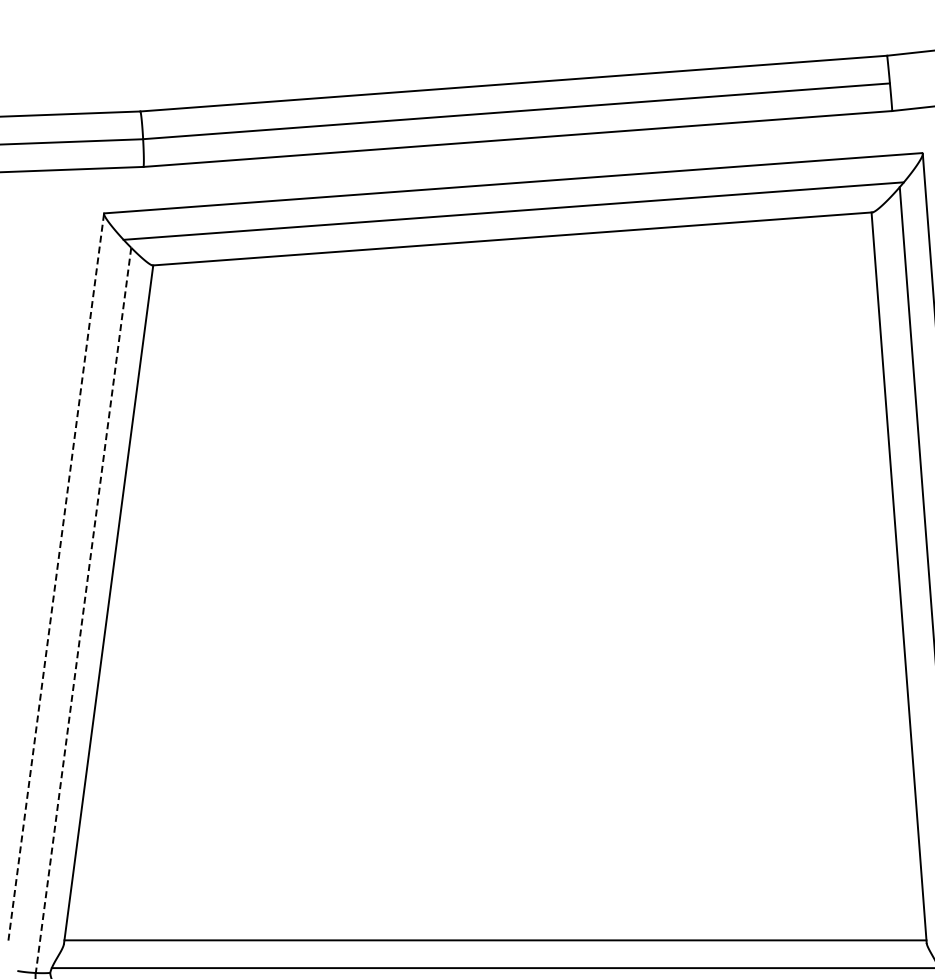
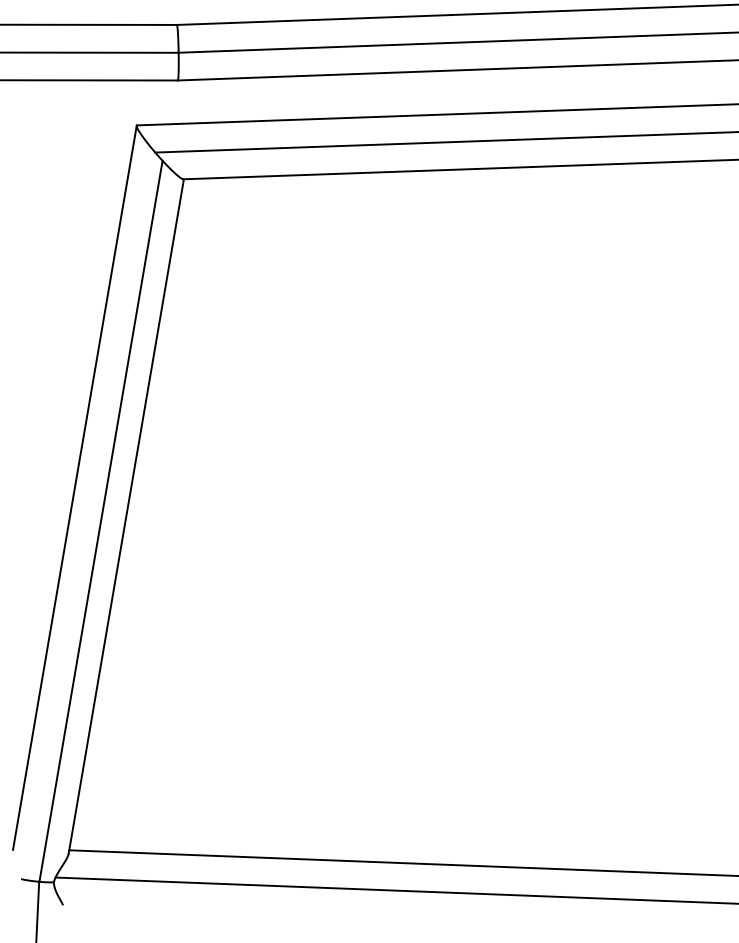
line: (56, 578) -> (75, 488), dashed -> solid
line: (83, 610) -> (100, 521), dashed -> solid

